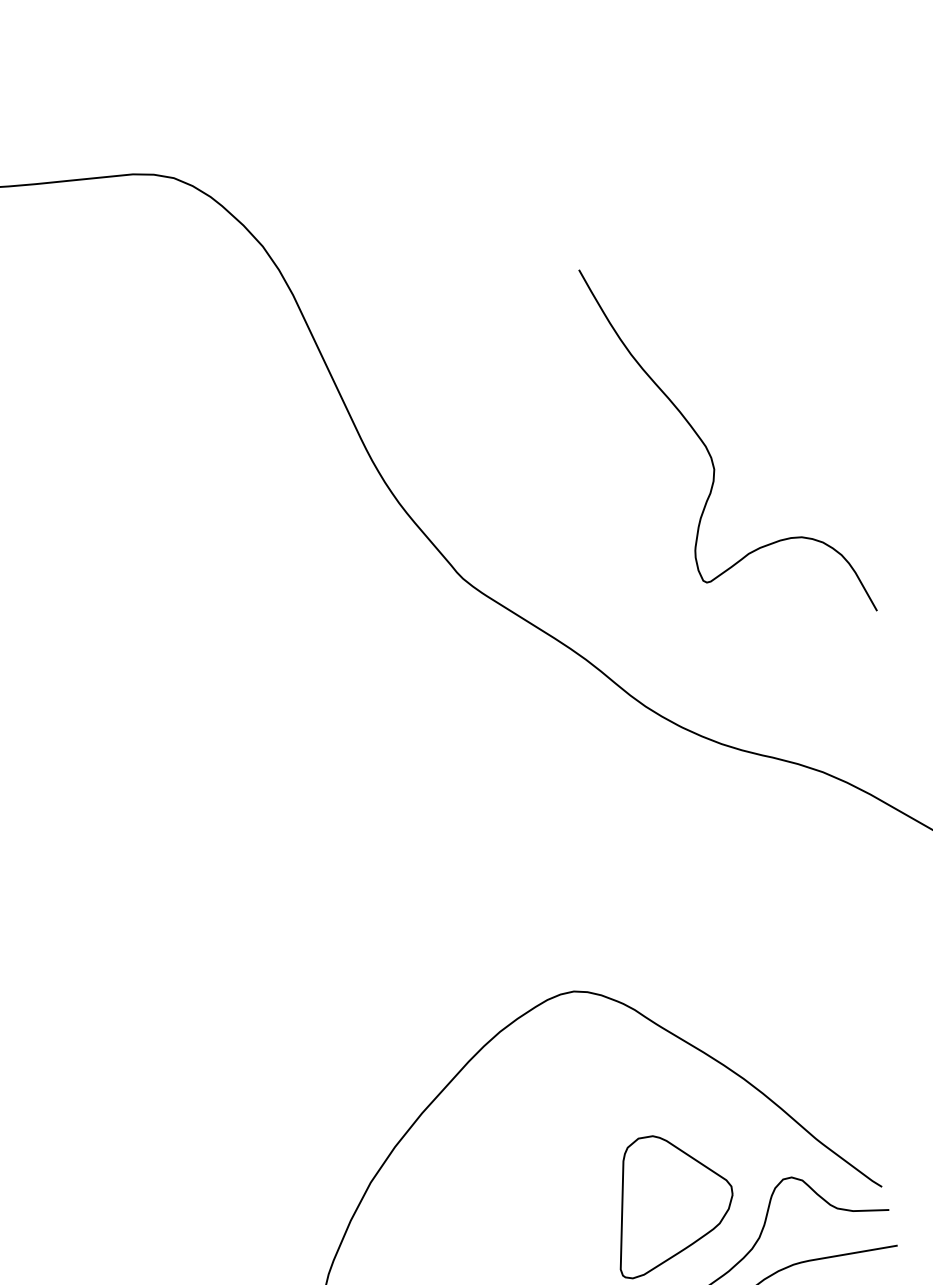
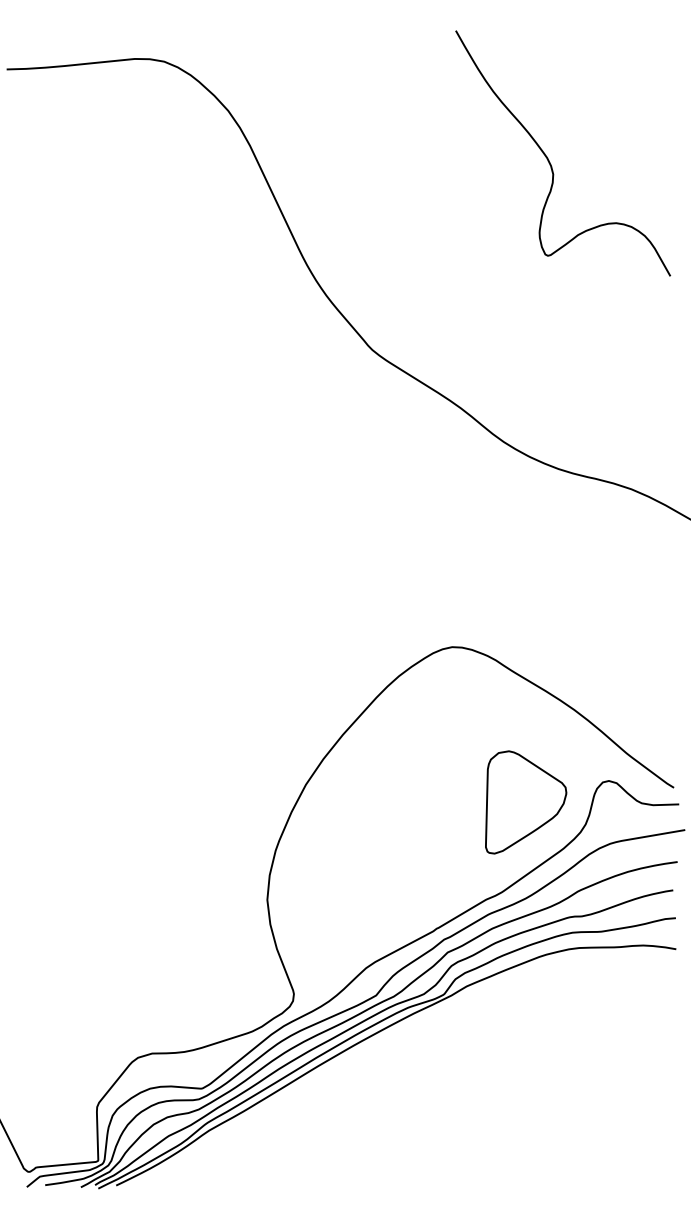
curve: (709, 450) -> (549, 160), moved

